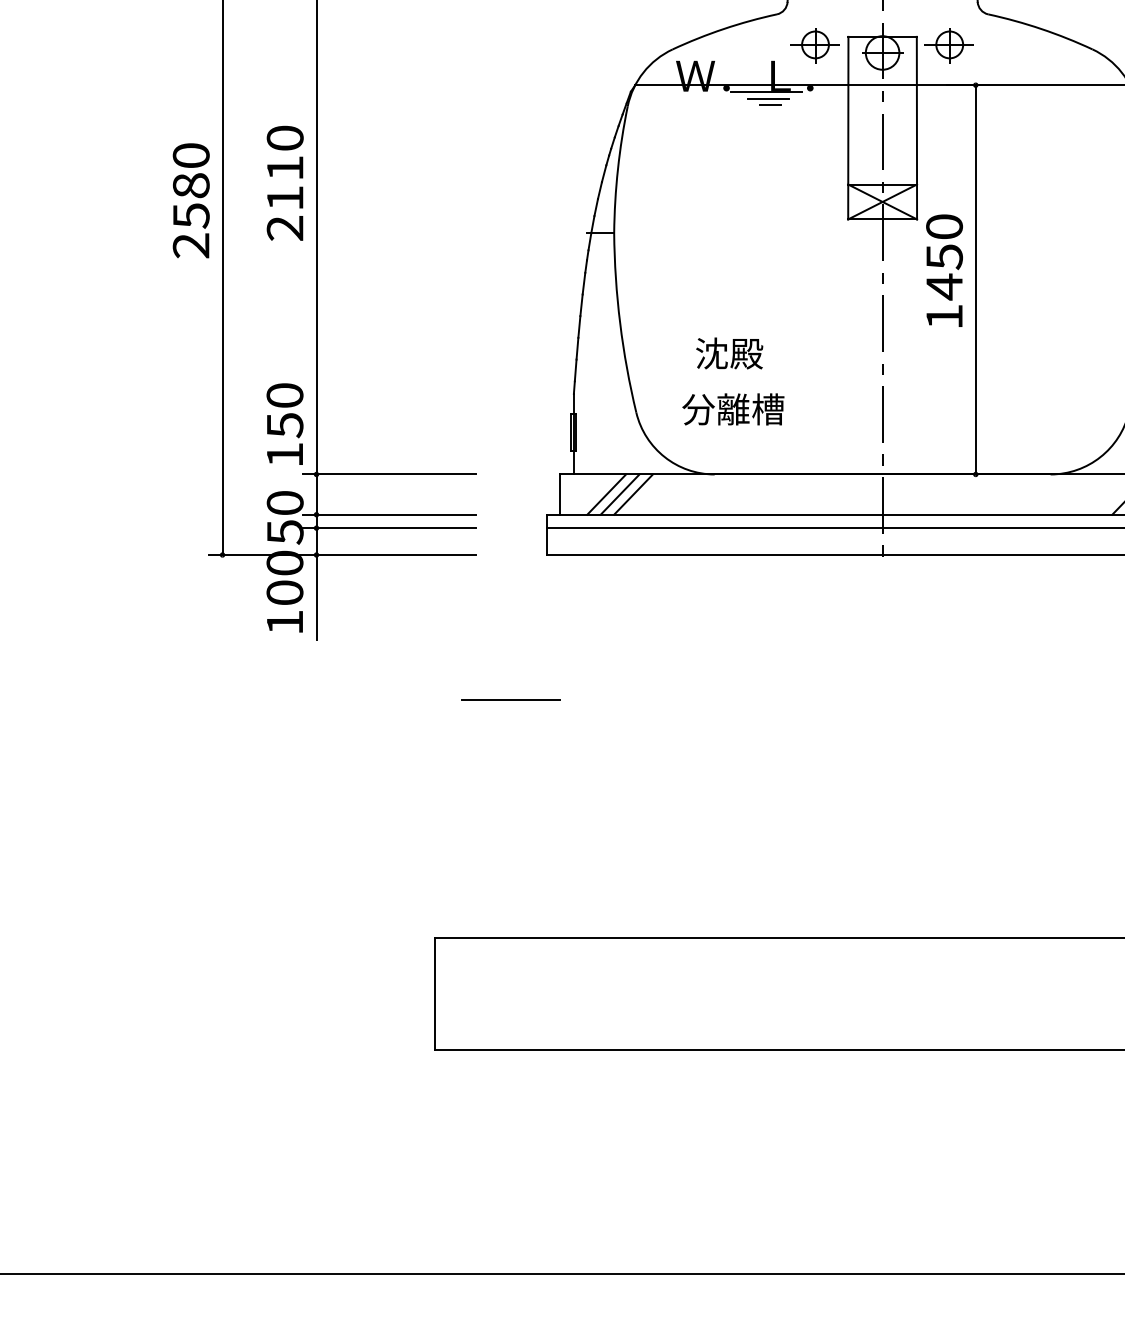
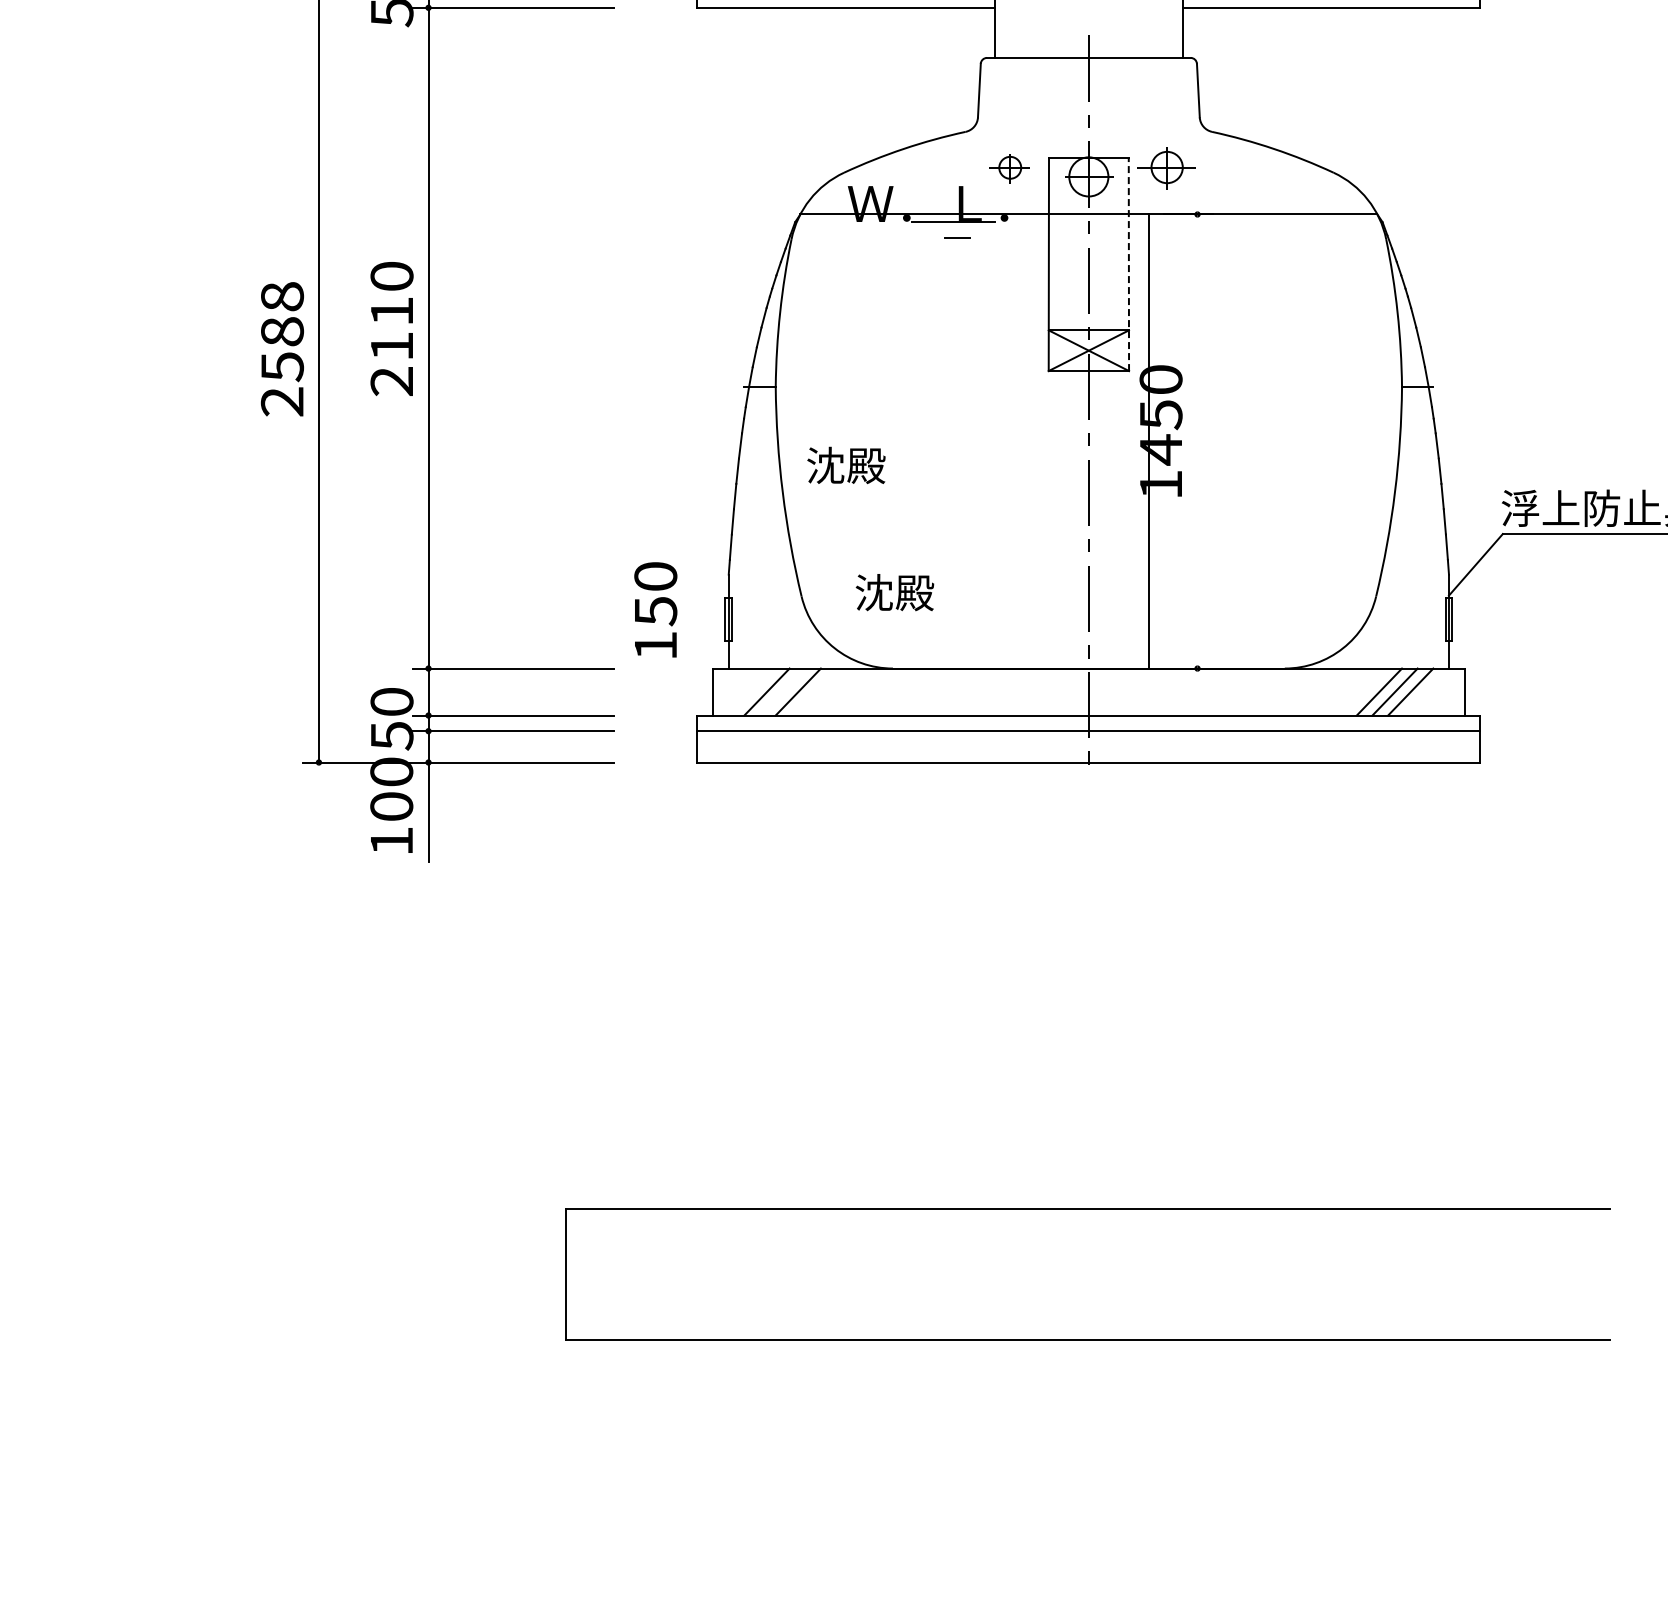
part: (814, 45) -> (1009, 168), size x0.7
line: (768, 98) -> (955, 230), removed
line: (916, 128) -> (1128, 264), solid -> dashed
text: (190, 155) -> (281, 296), 2580 -> 2588
line: (975, 279) -> (1148, 441), moved
text: (729, 353) -> (846, 465), moved
text: (733, 409) -> (914, 592), 分離槽 -> 沈殿
text: (284, 423) -> (655, 609), moved
line: (619, 494) -> (782, 691), removed
line: (511, 699) -> (655, 931), removed

